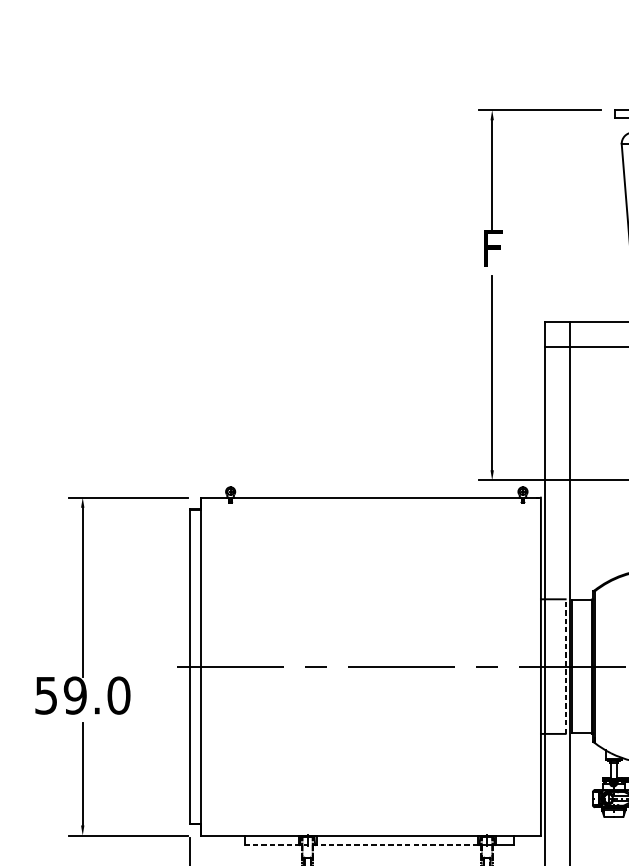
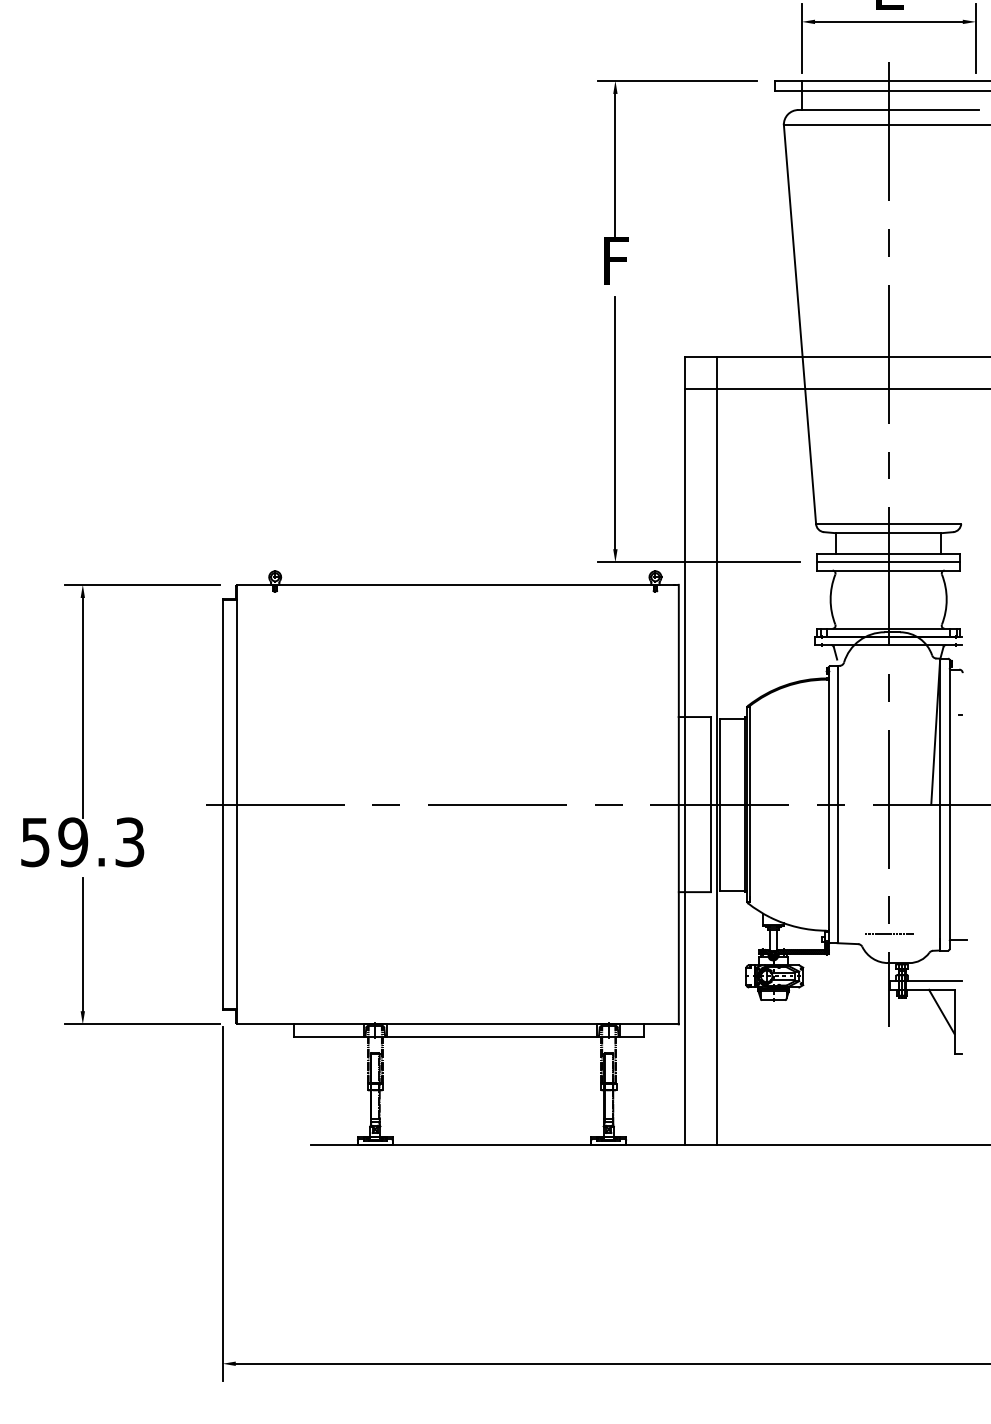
line: (565, 666) -> (710, 804), dashed -> solid
text: (118, 695) -> (129, 842), 59.0 -> 59.3
line: (361, 844) -> (445, 1036), dashed -> solid

